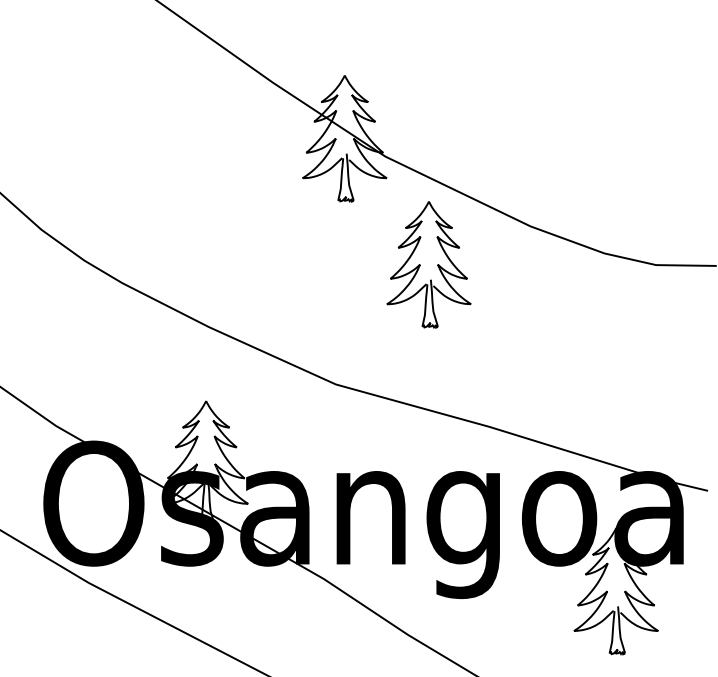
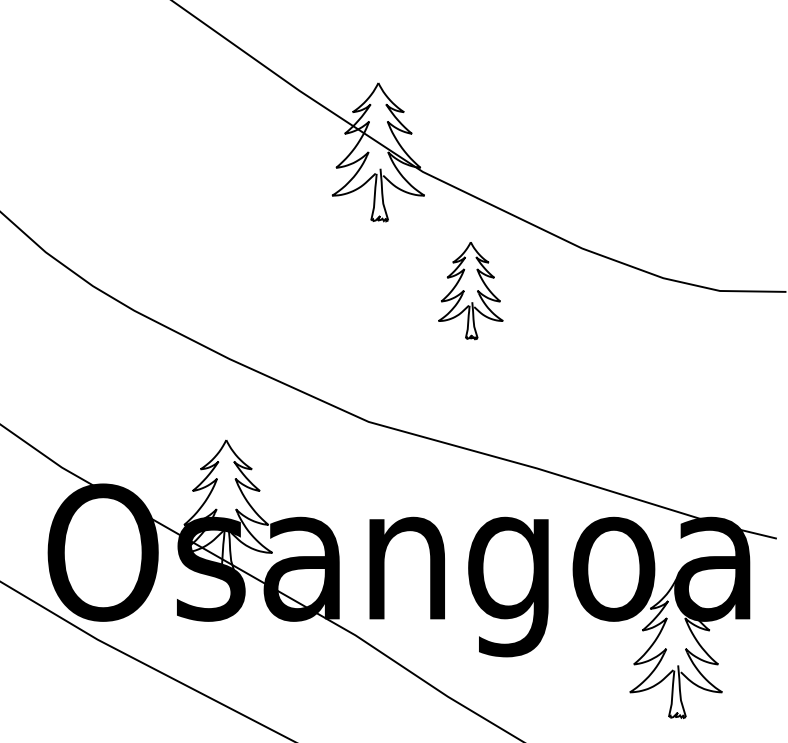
part: (428, 264) -> (470, 290), size x0.7

